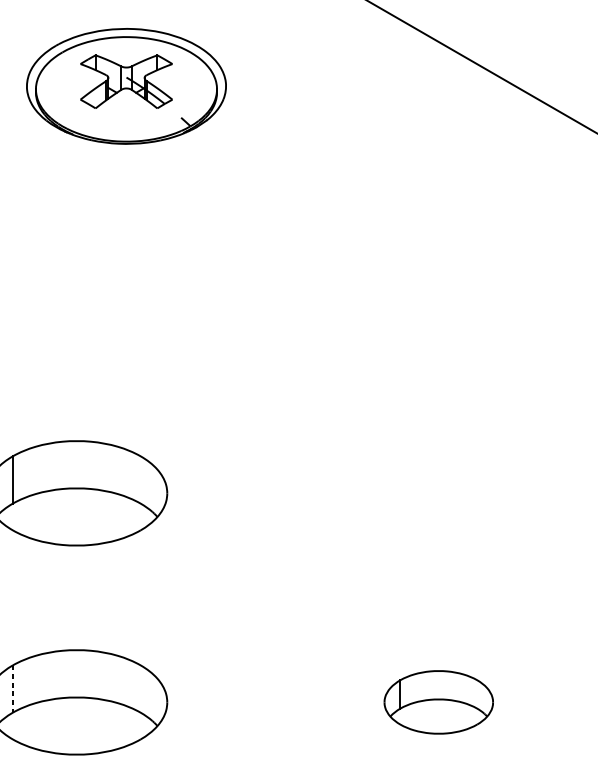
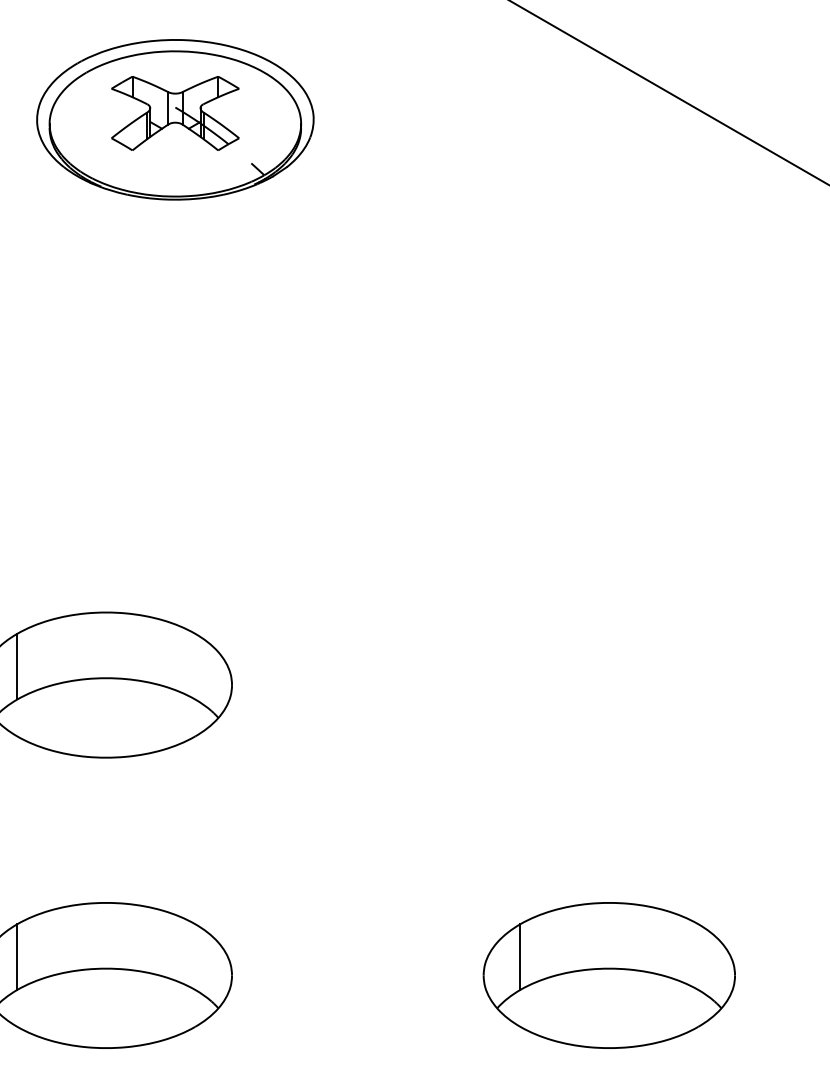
line: (12, 689) -> (17, 957), dashed -> solid
part: (438, 702) -> (608, 975), size x1.67

